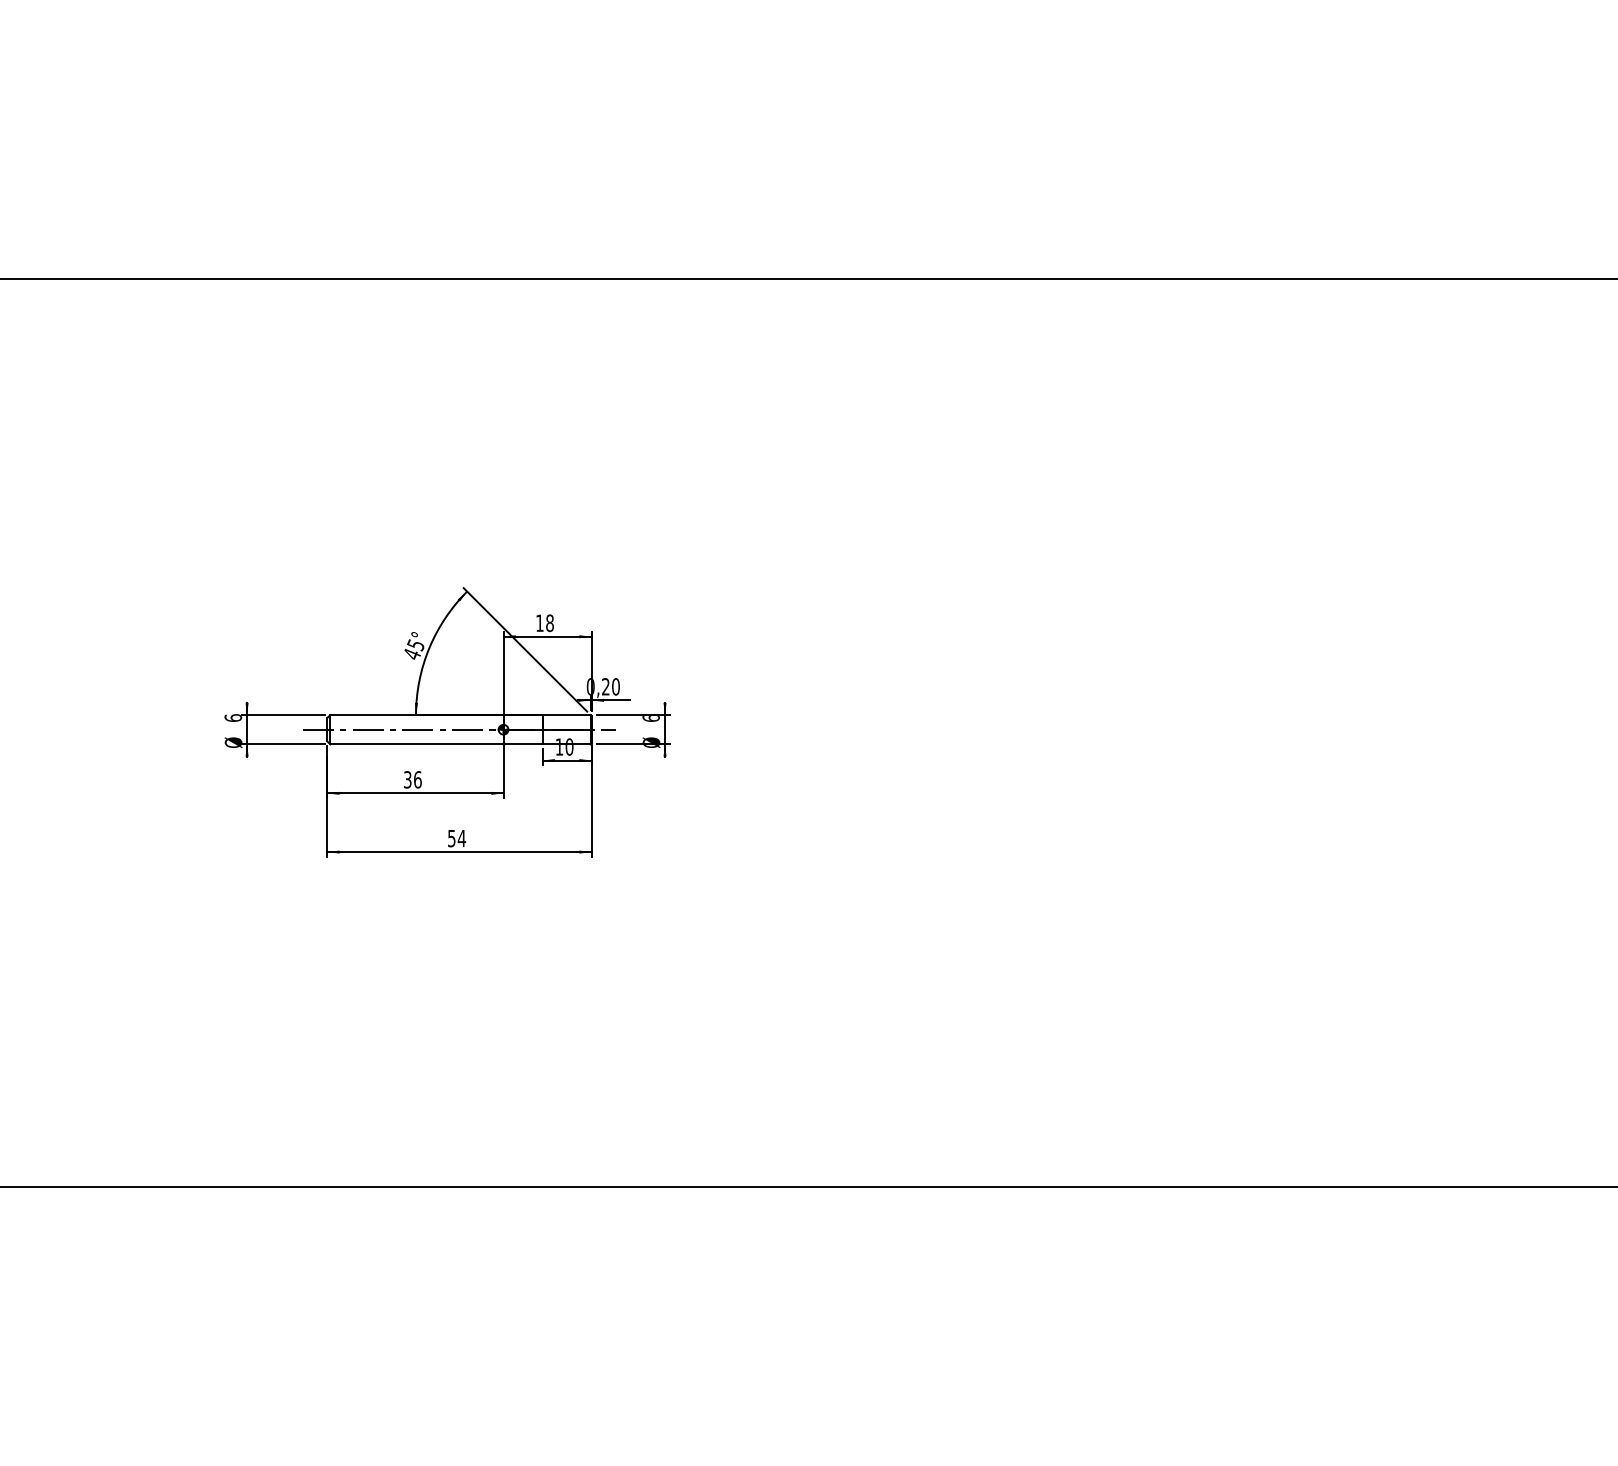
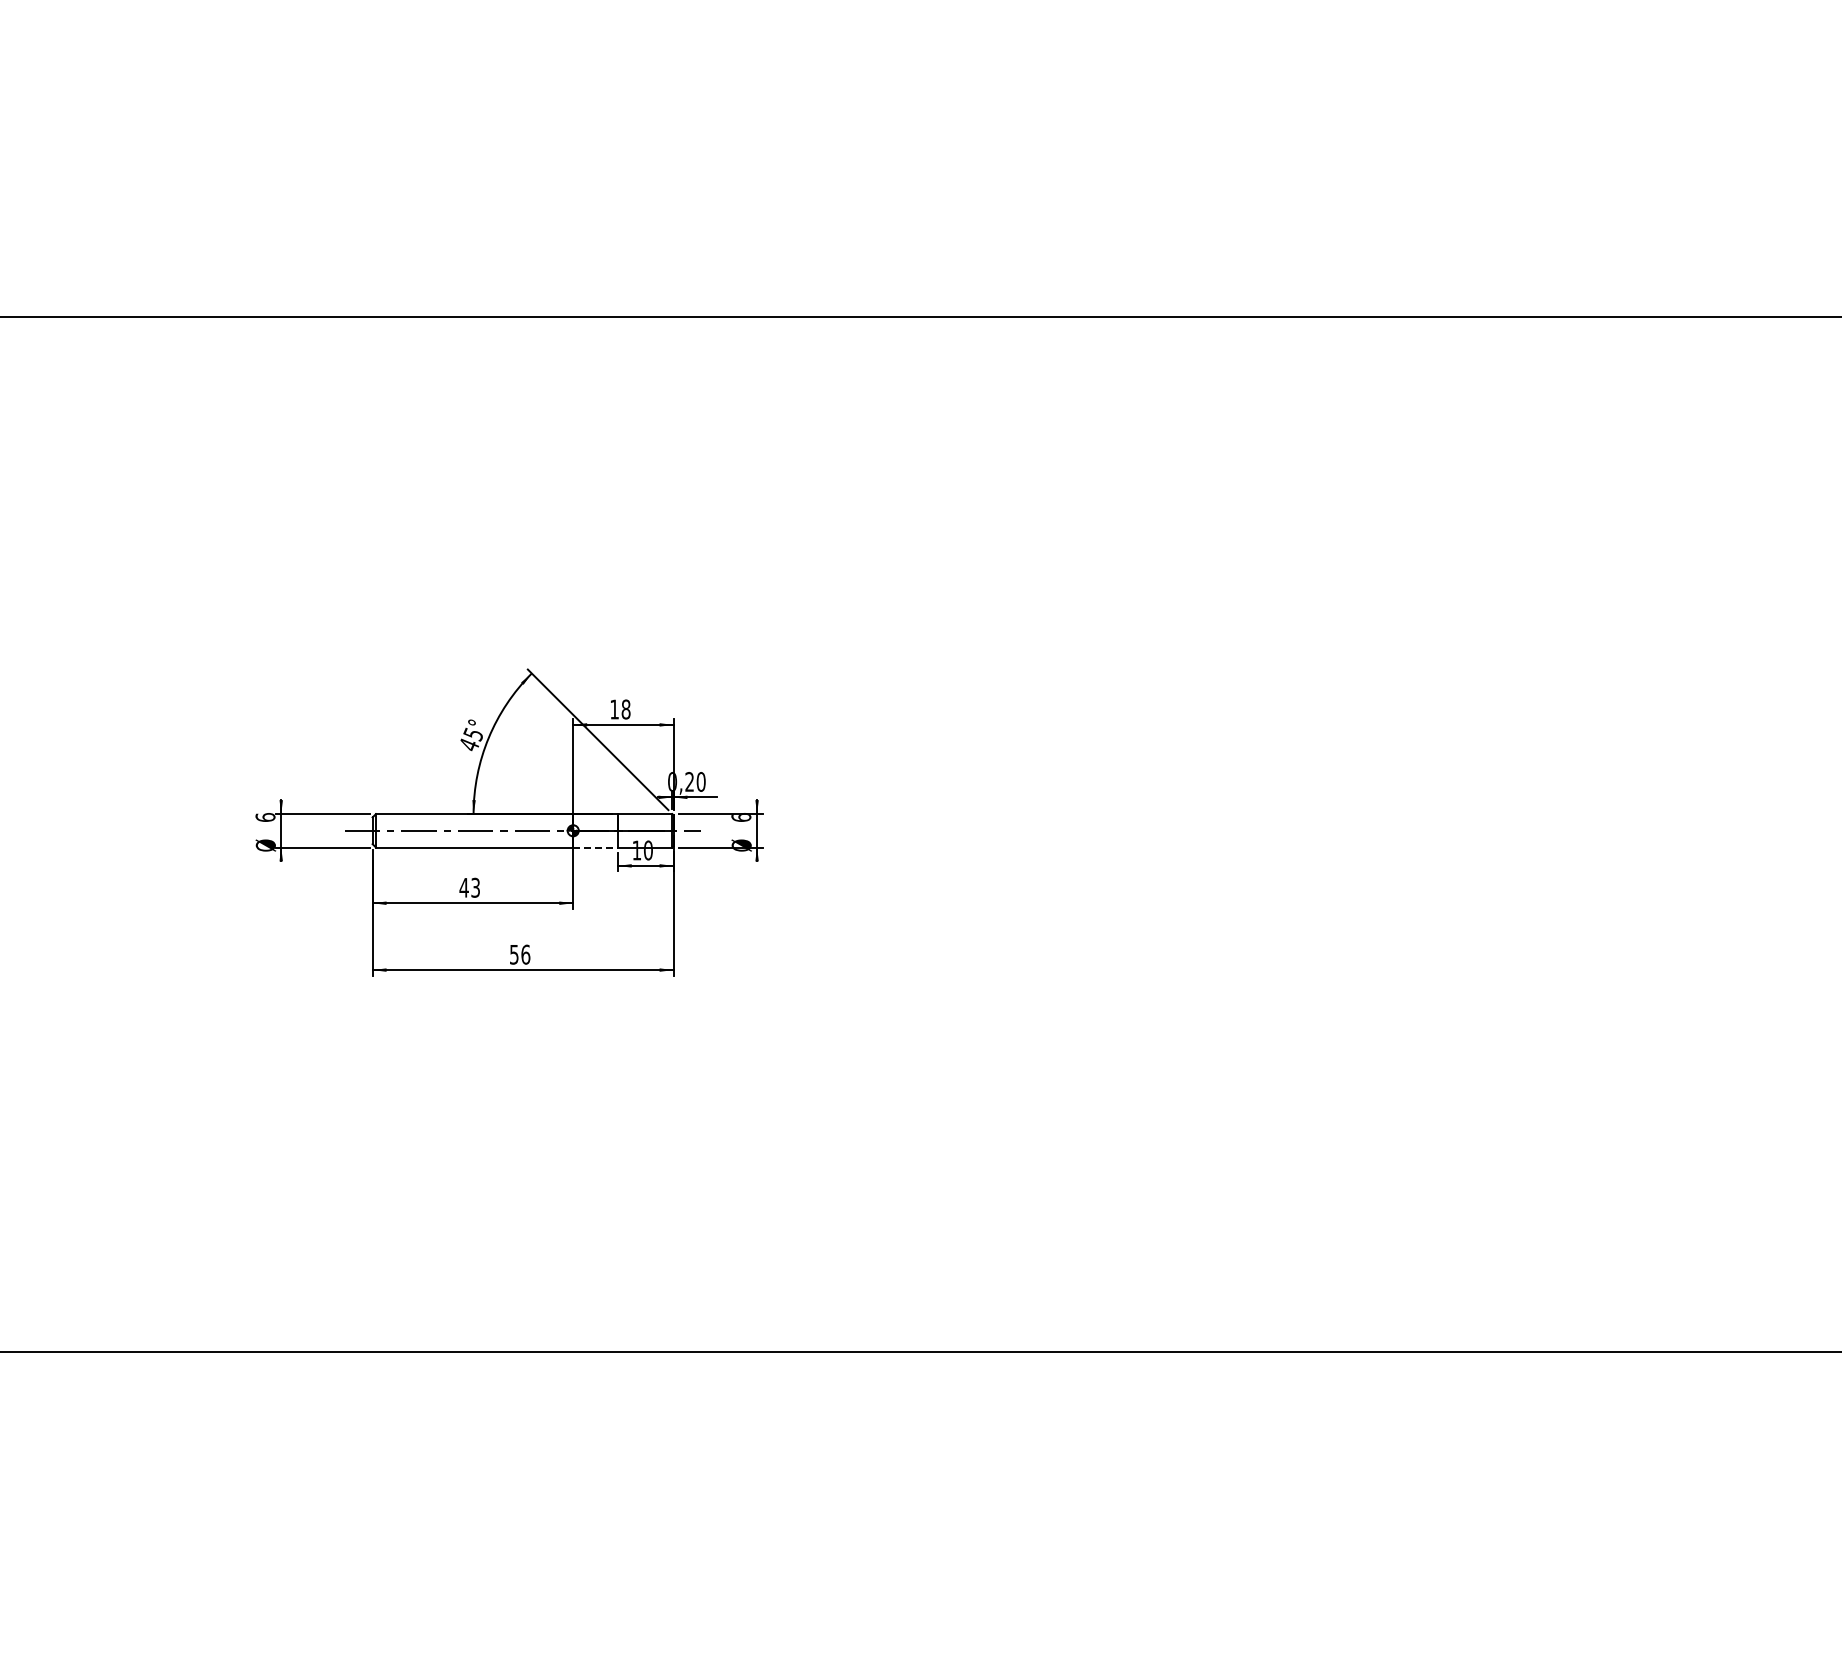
line: (523, 744) -> (596, 847), solid -> dashed
text: (412, 779) -> (469, 887), 36 -> 43
text: (461, 838) -> (525, 954), 54 -> 56

